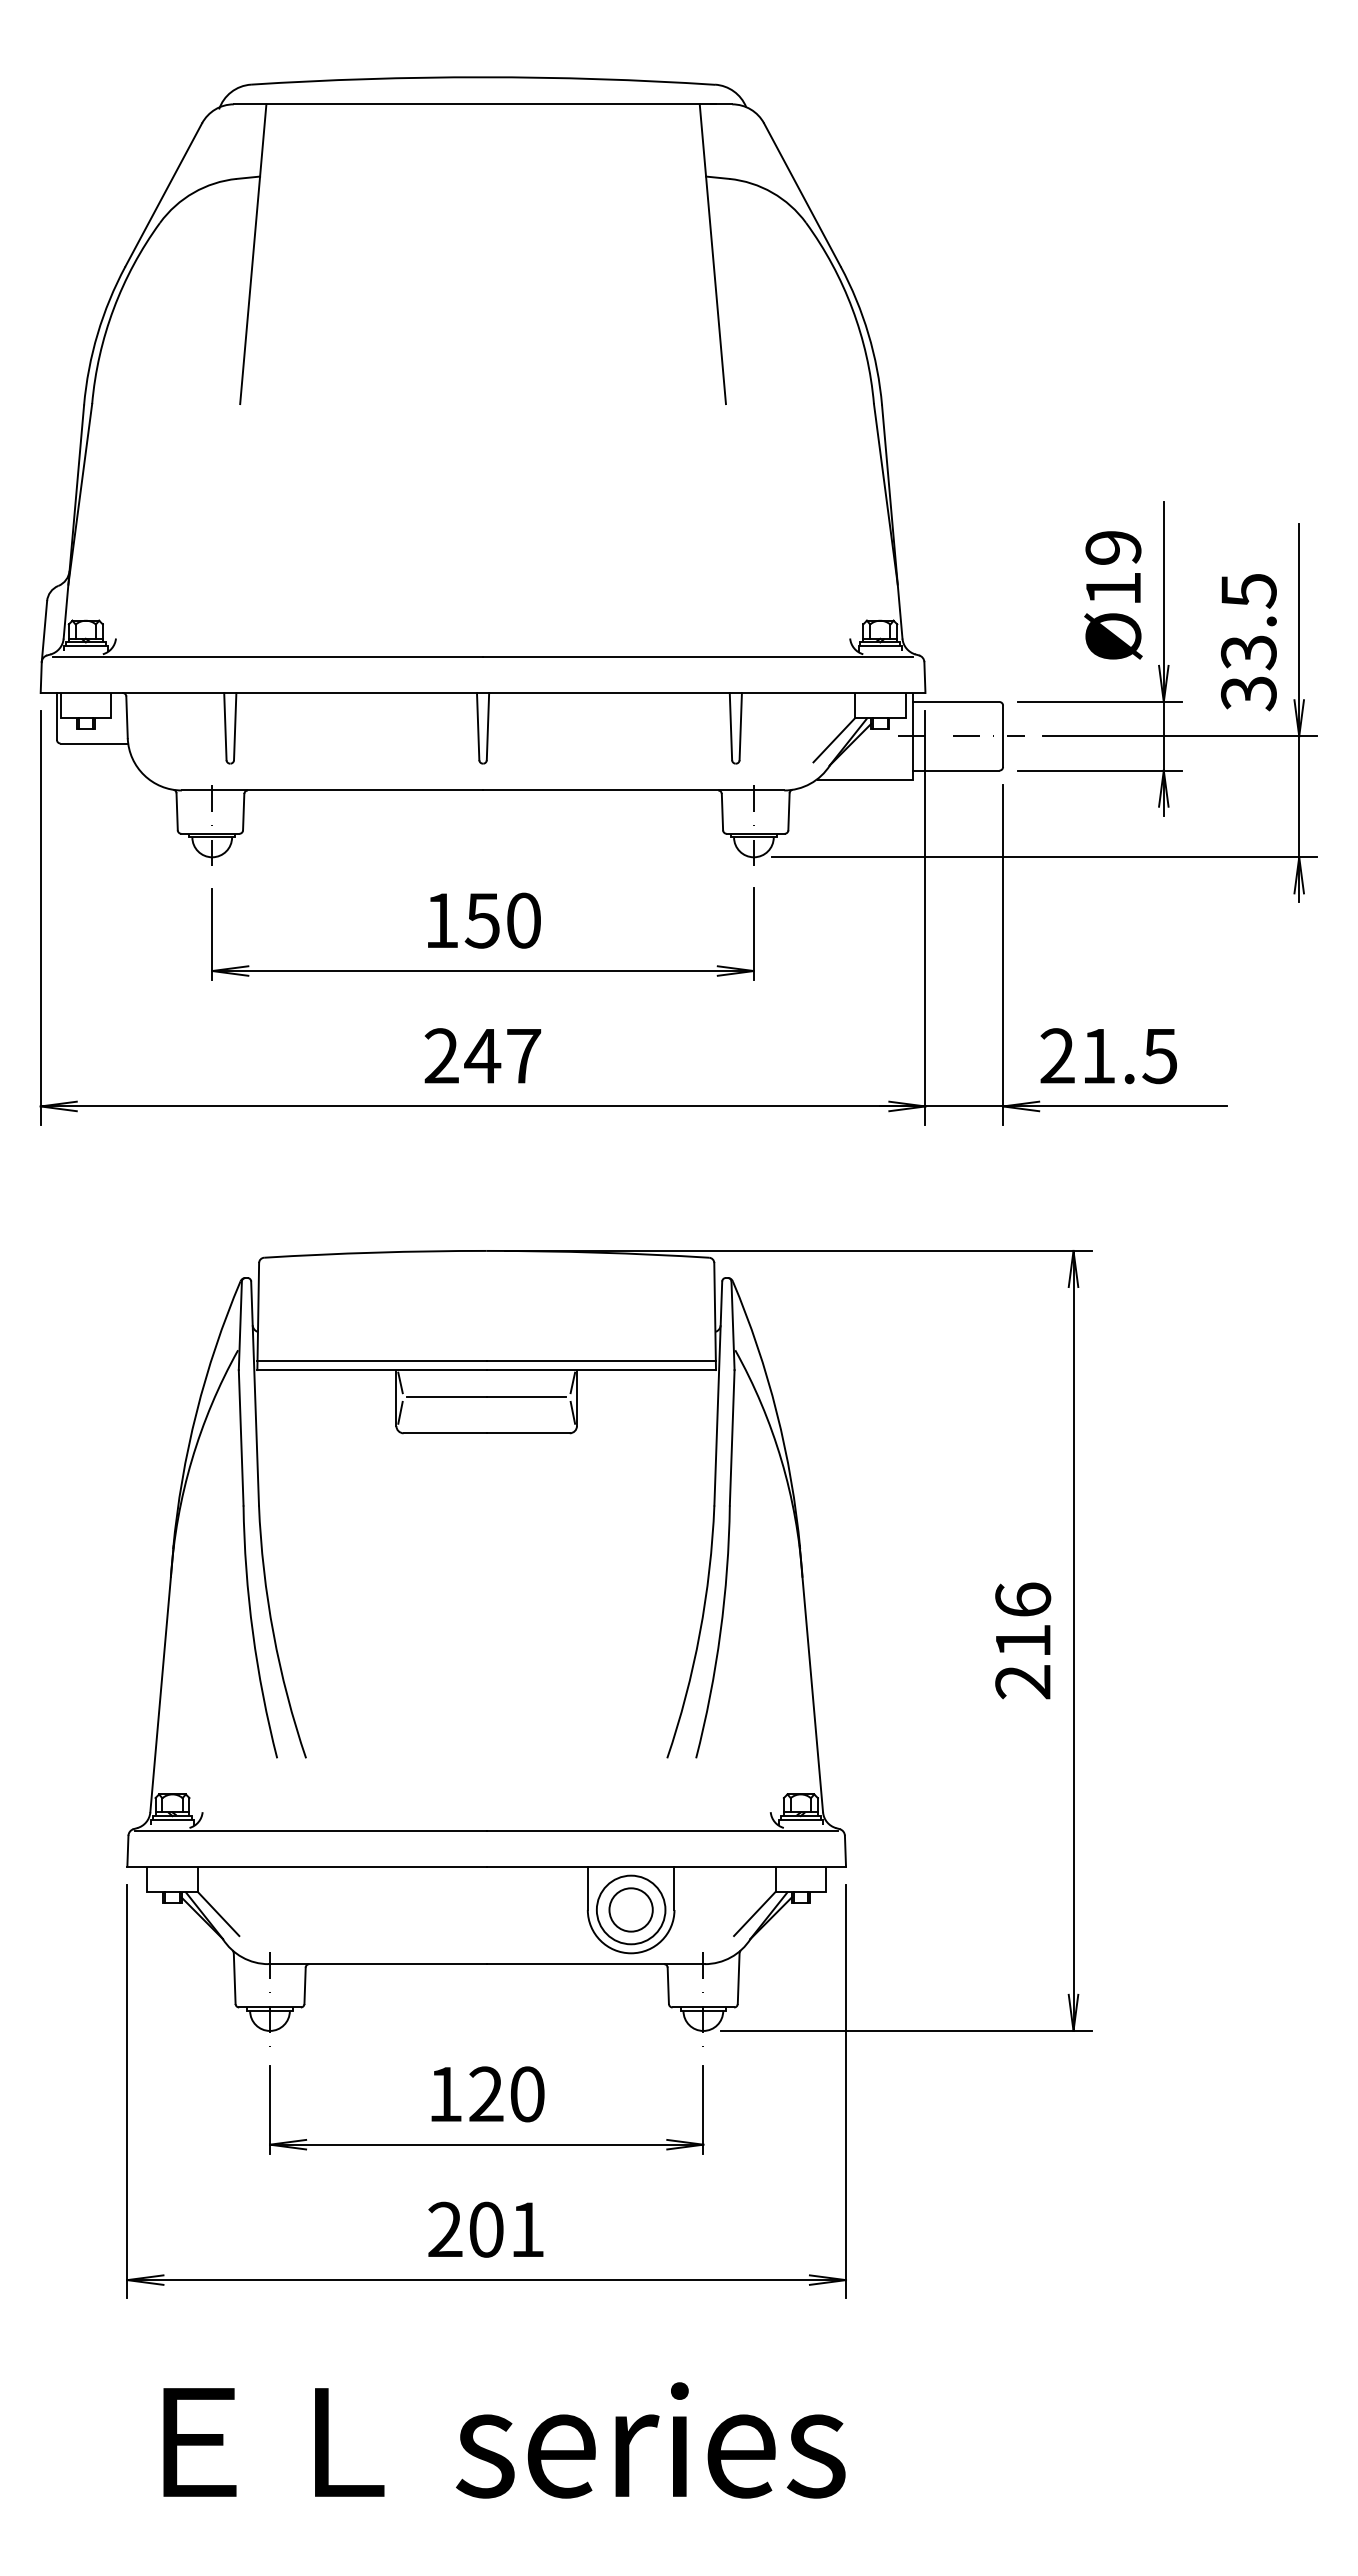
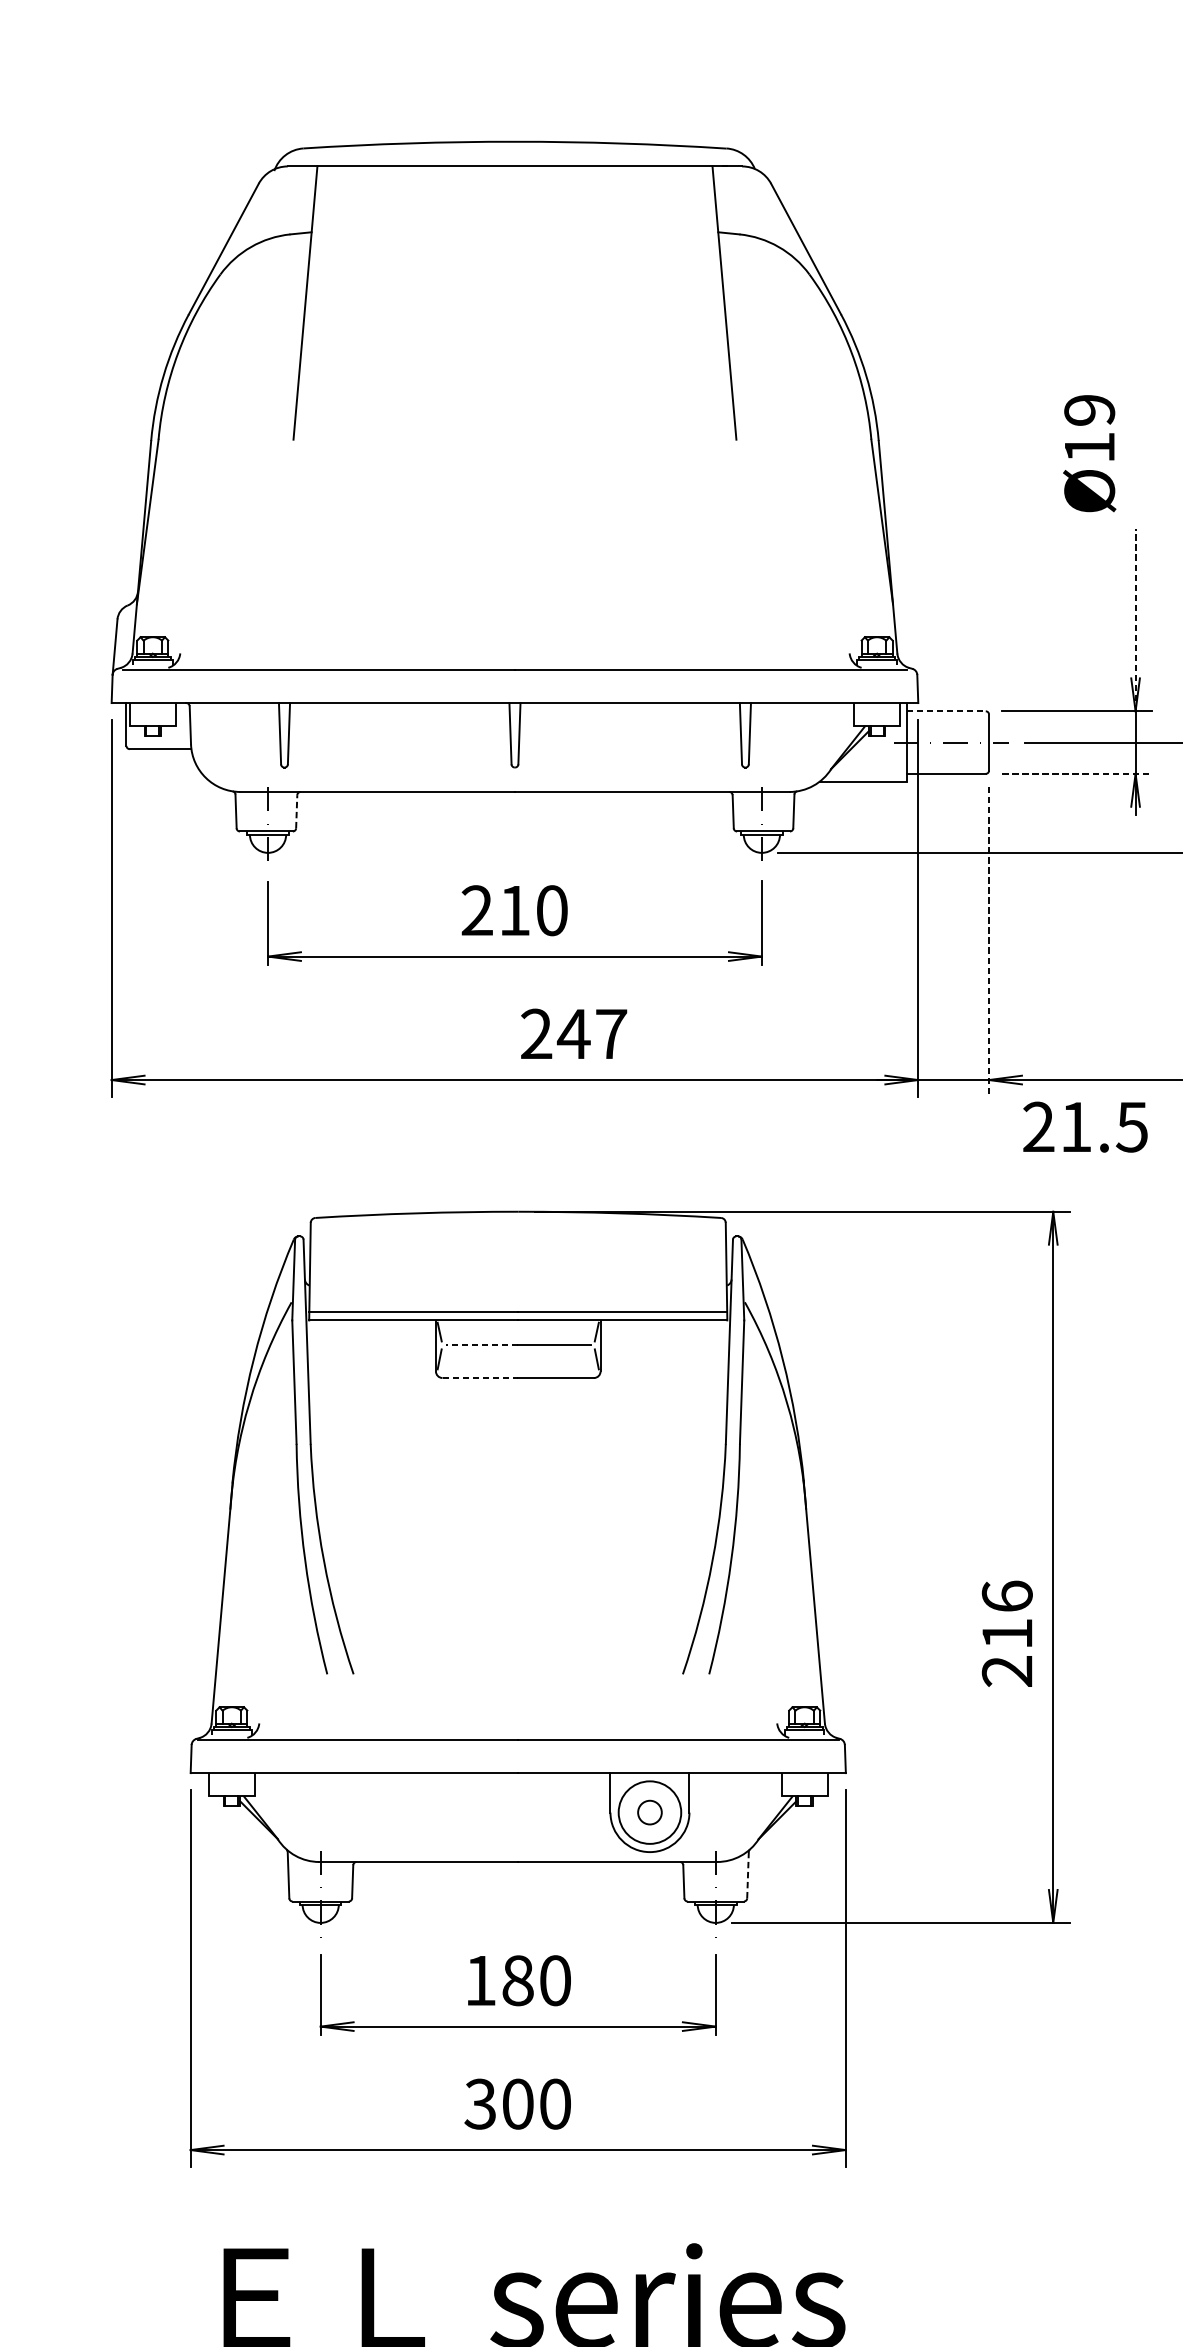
text: (1113, 595) -> (1089, 453), moved
line: (1163, 601) -> (1135, 619), solid -> dashed
line: (956, 702) -> (946, 711), solid -> dashed
line: (834, 740) -> (835, 746), removed
line: (1100, 770) -> (1077, 773), solid -> dashed
line: (243, 811) -> (296, 811), solid -> dashed
text: (461, 920) -> (495, 910), 150 -> 210
line: (1003, 954) -> (989, 941), solid -> dashed
text: (482, 1055) -> (573, 1033), moved
text: (1108, 1056) -> (1085, 1127), moved
line: (447, 1397) -> (482, 1345), solid -> dashed
line: (445, 1433) -> (480, 1378), solid -> dashed
text: (1023, 1640) -> (1007, 1633), moved
circle: (630, 1909) -> (649, 1812), size x0.6
line: (218, 1913) -> (273, 1815), removed
line: (754, 1913) -> (762, 1815), removed
line: (738, 1978) -> (747, 1875), solid -> dashed
text: (486, 2094) -> (518, 1980), 120 -> 180
text: (485, 2229) -> (517, 2103), 201 -> 300

